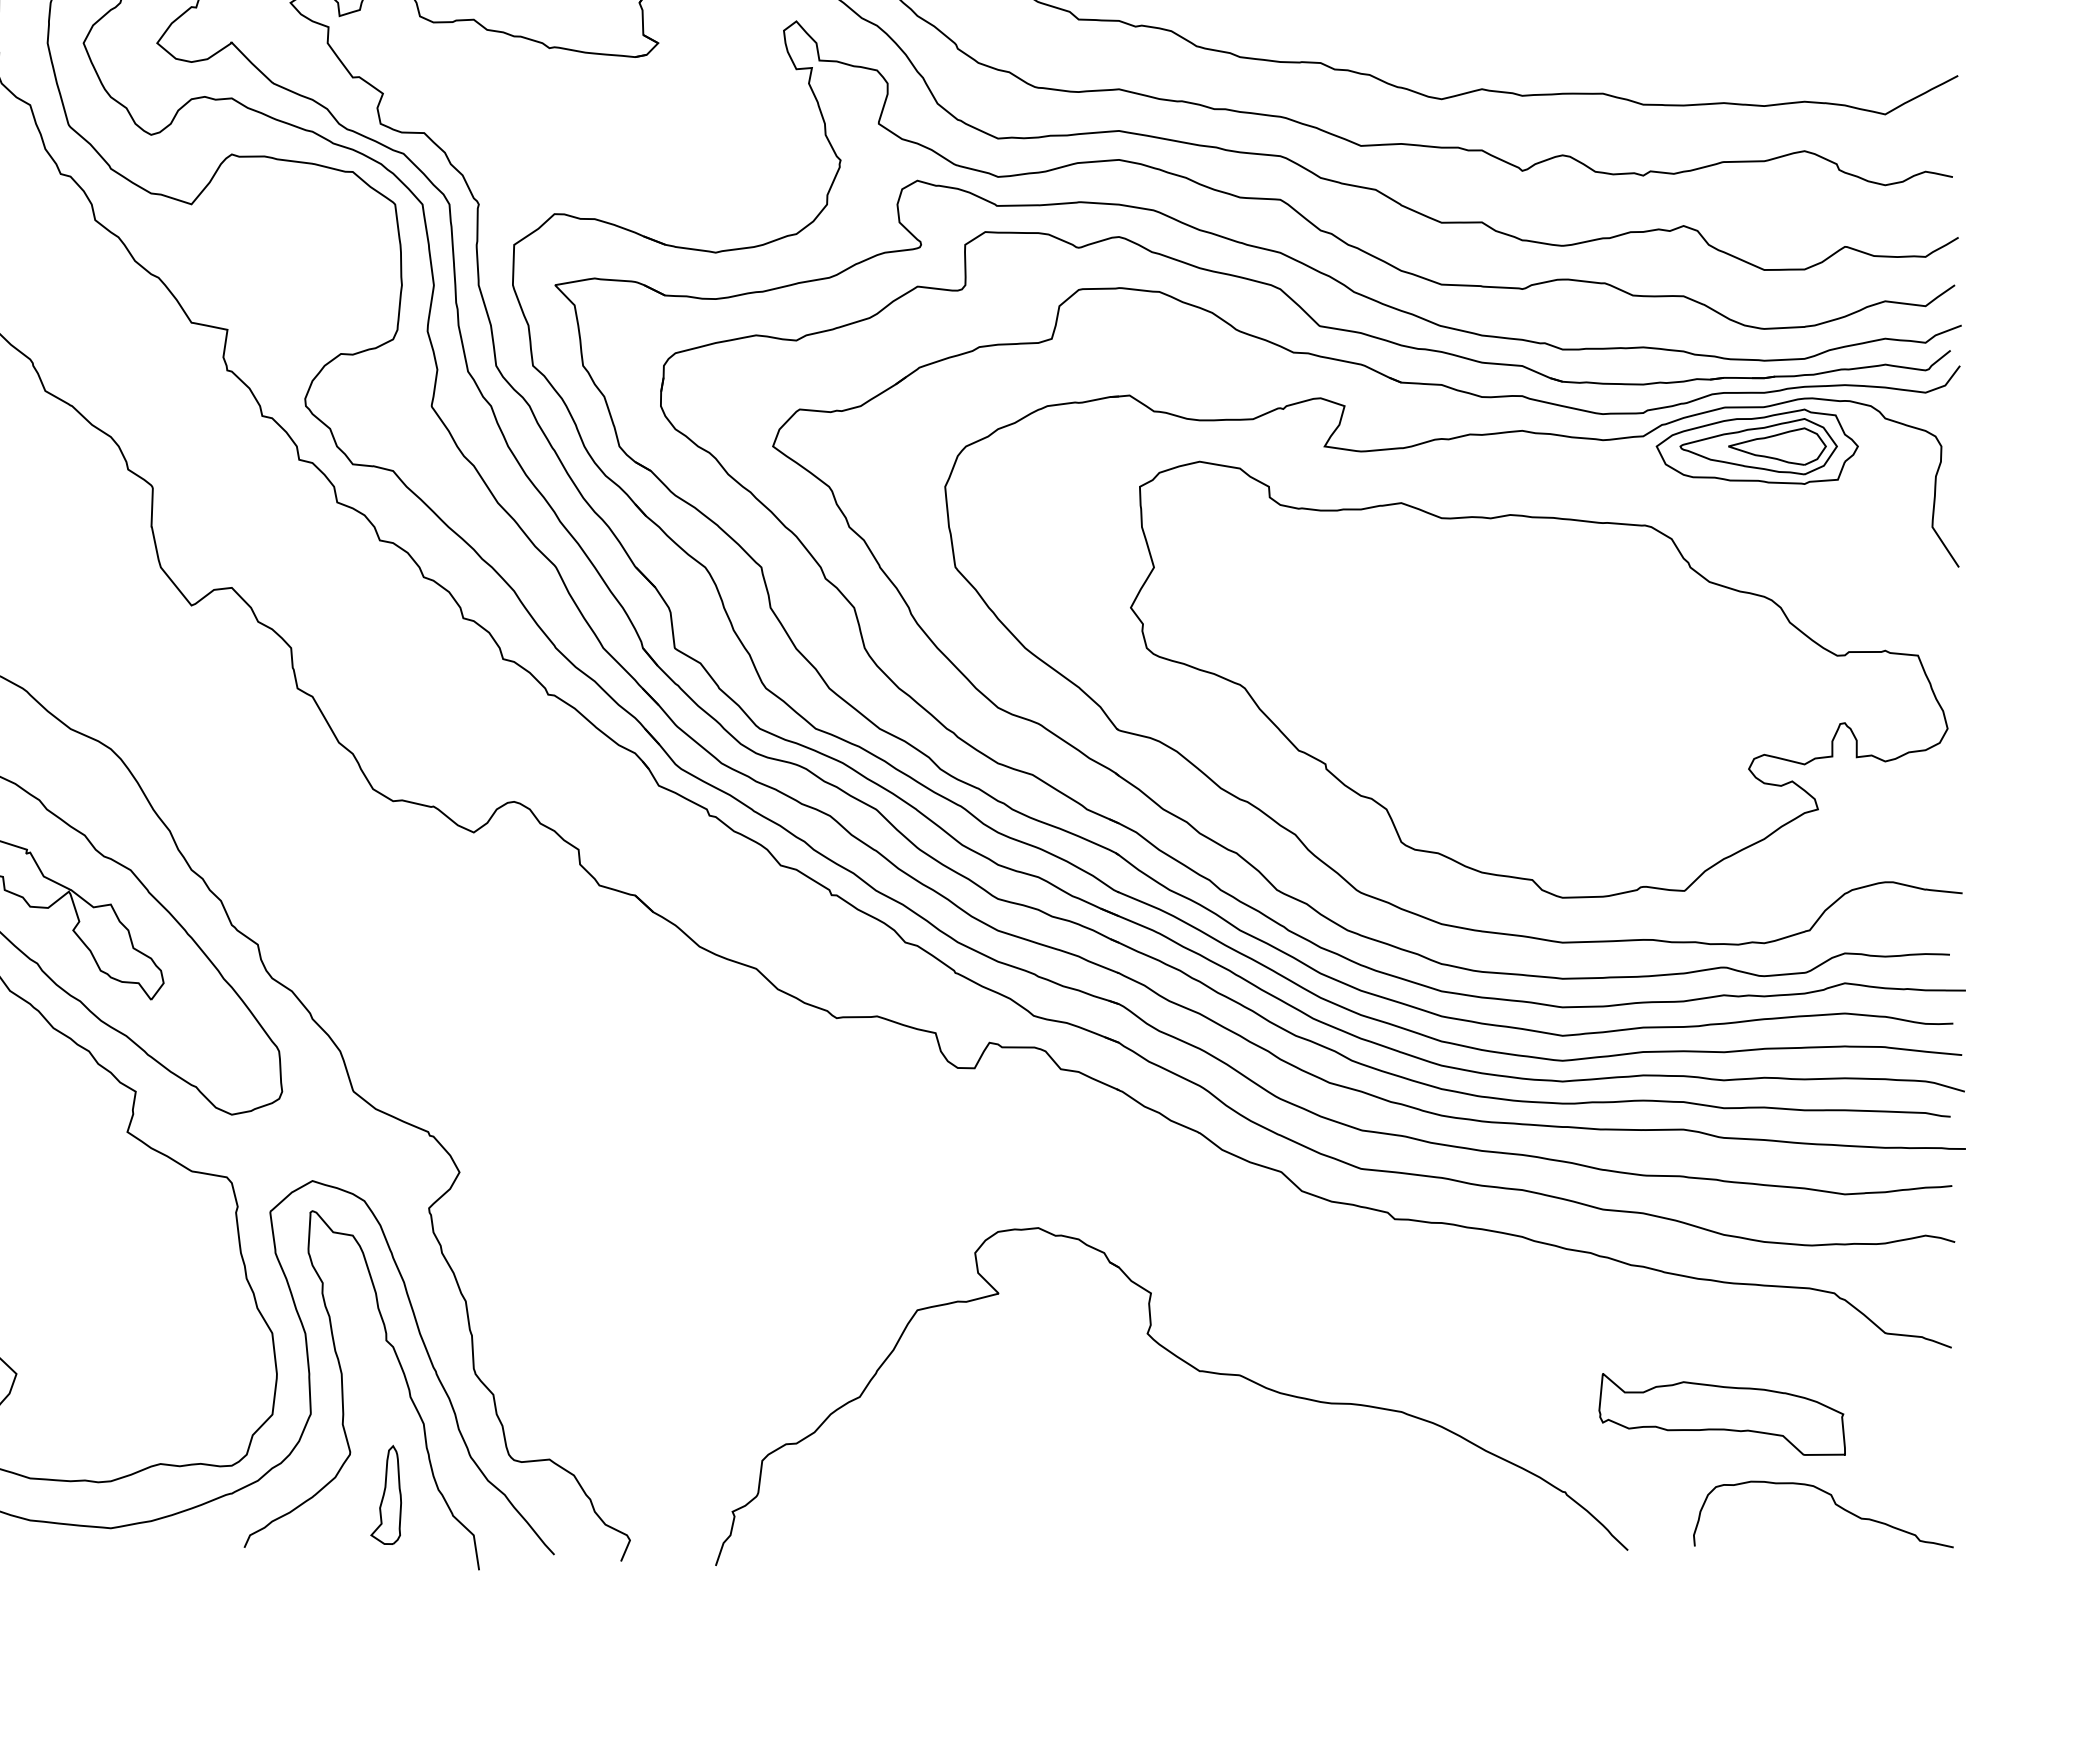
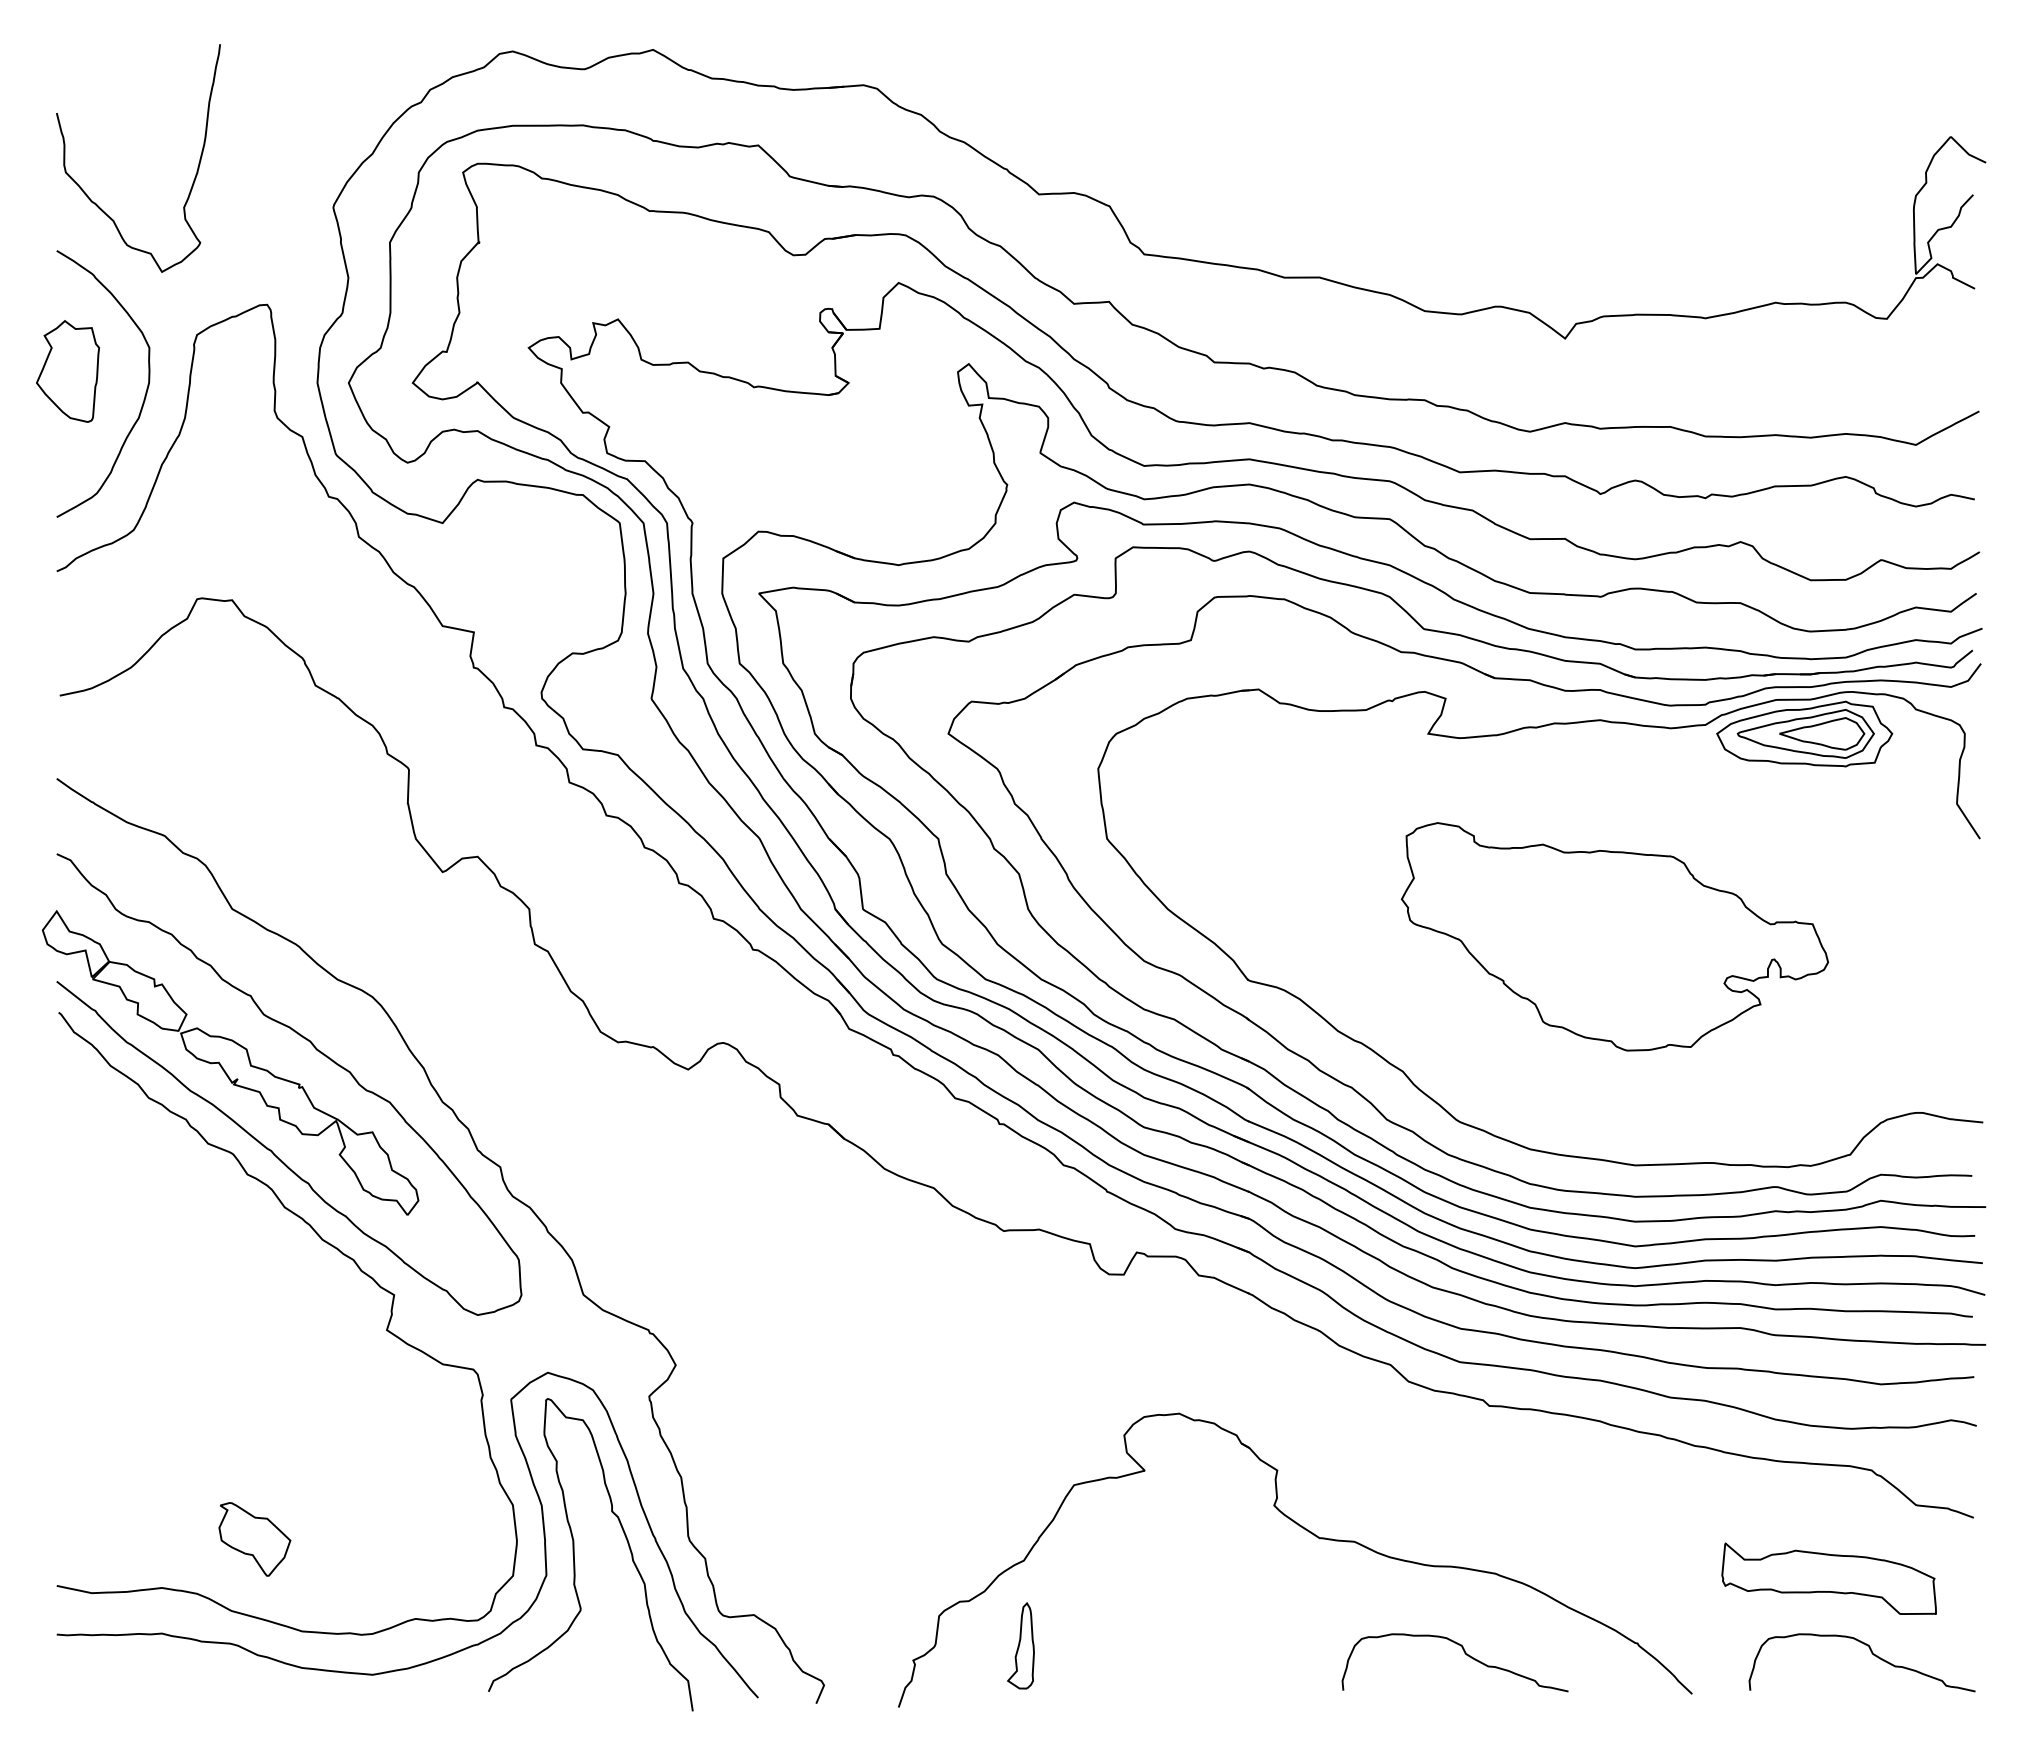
part: (1538, 679) -> (1614, 936), size x0.6
part: (1721, 1414) -> (1828, 1578), moved
part: (385, 1494) -> (1020, 1645), moved
curve: (1366, 1503) -> (1464, 1653), added

